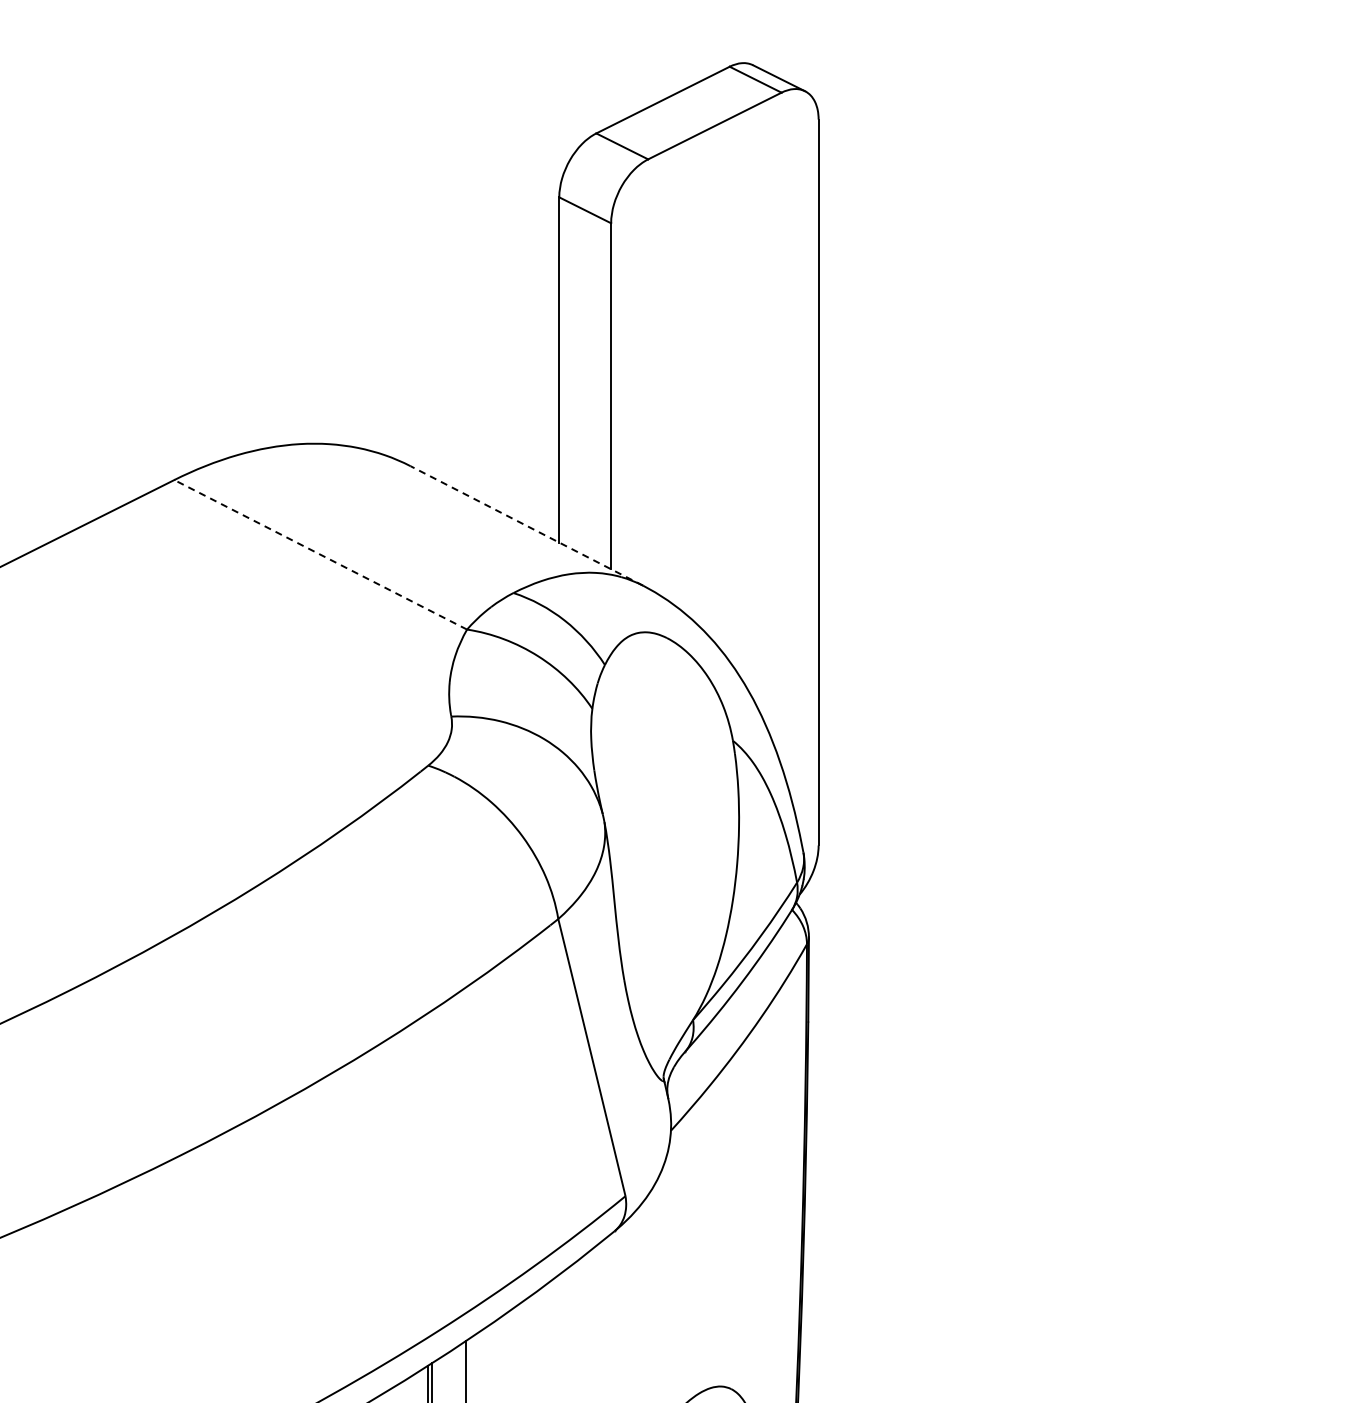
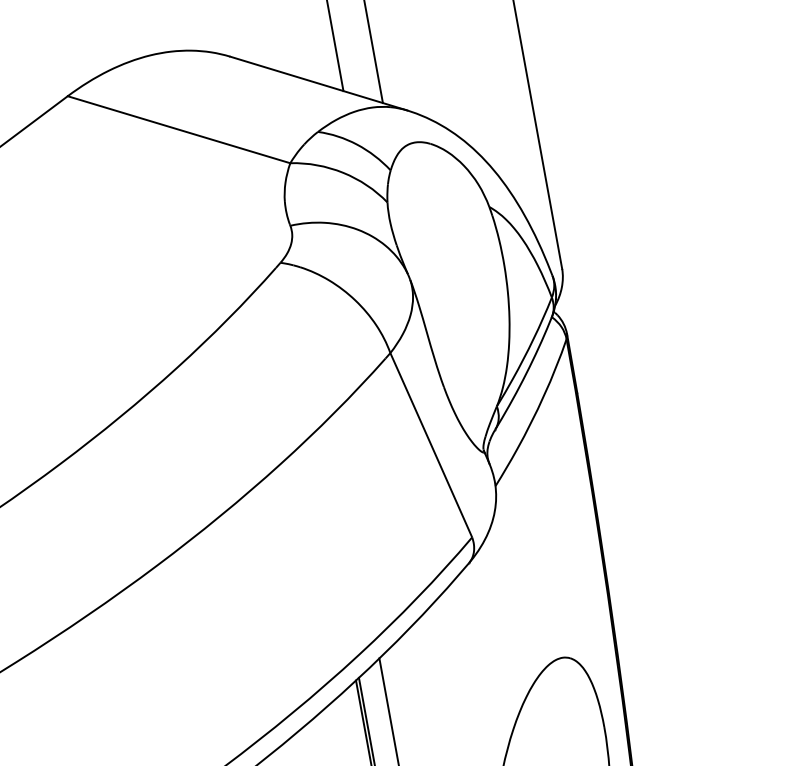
line: (526, 525) -> (318, 83), dashed -> solid
line: (320, 554) -> (178, 129), dashed -> solid

